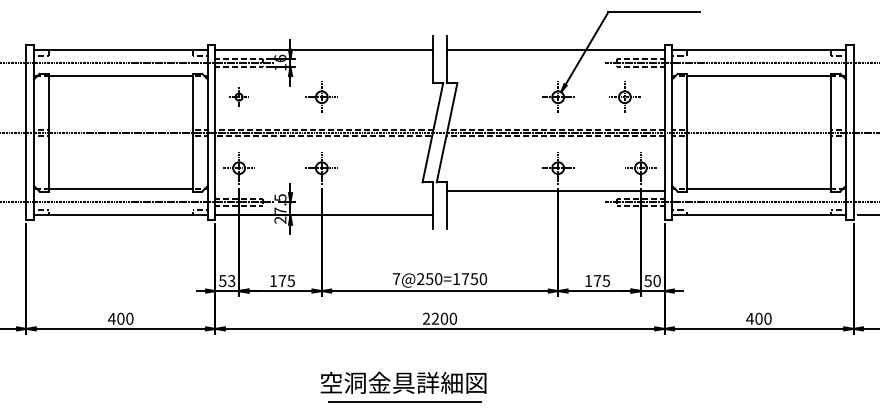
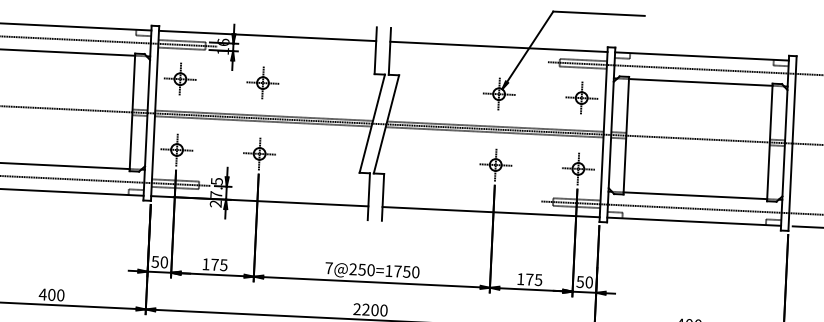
part: (238, 96) -> (179, 78), size x1.67
part: (624, 96) -> (581, 97), moved
line: (555, 191) -> (490, 212), moved
text: (231, 280) -> (164, 261), 53 -> 50

